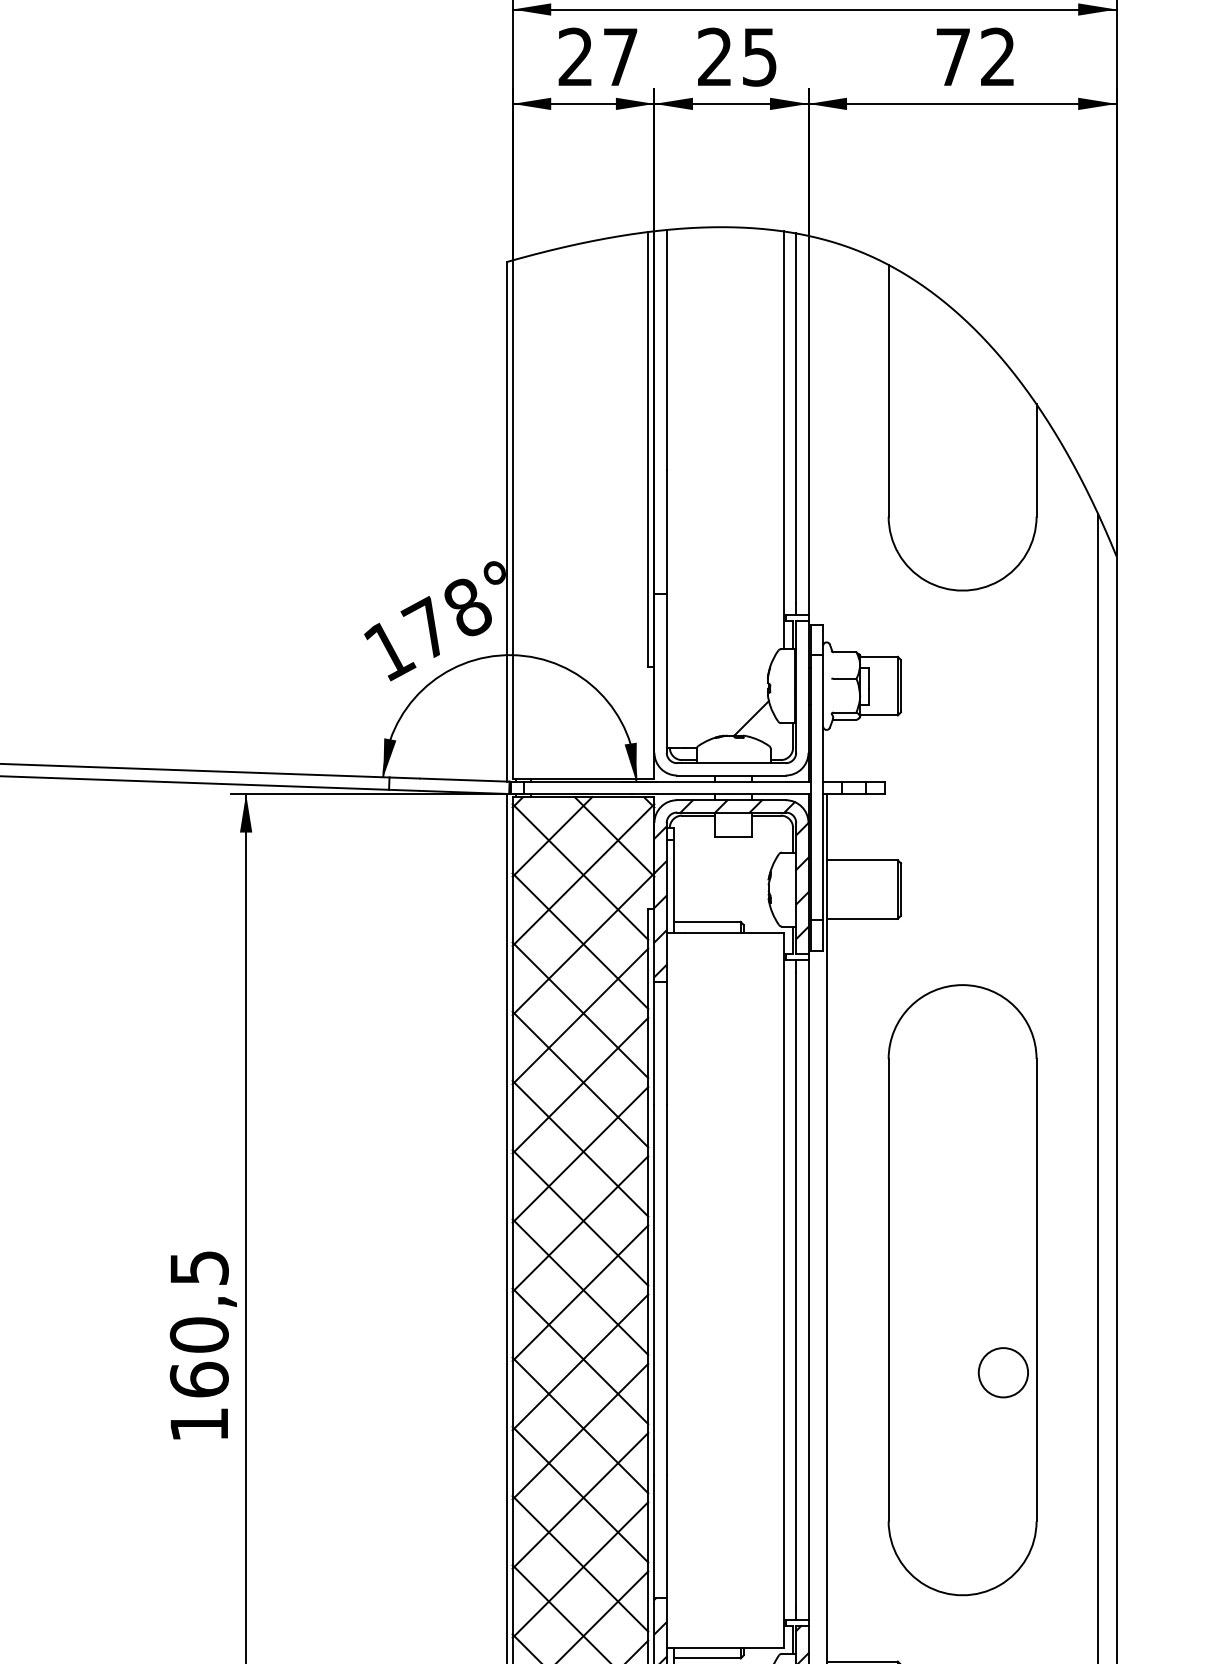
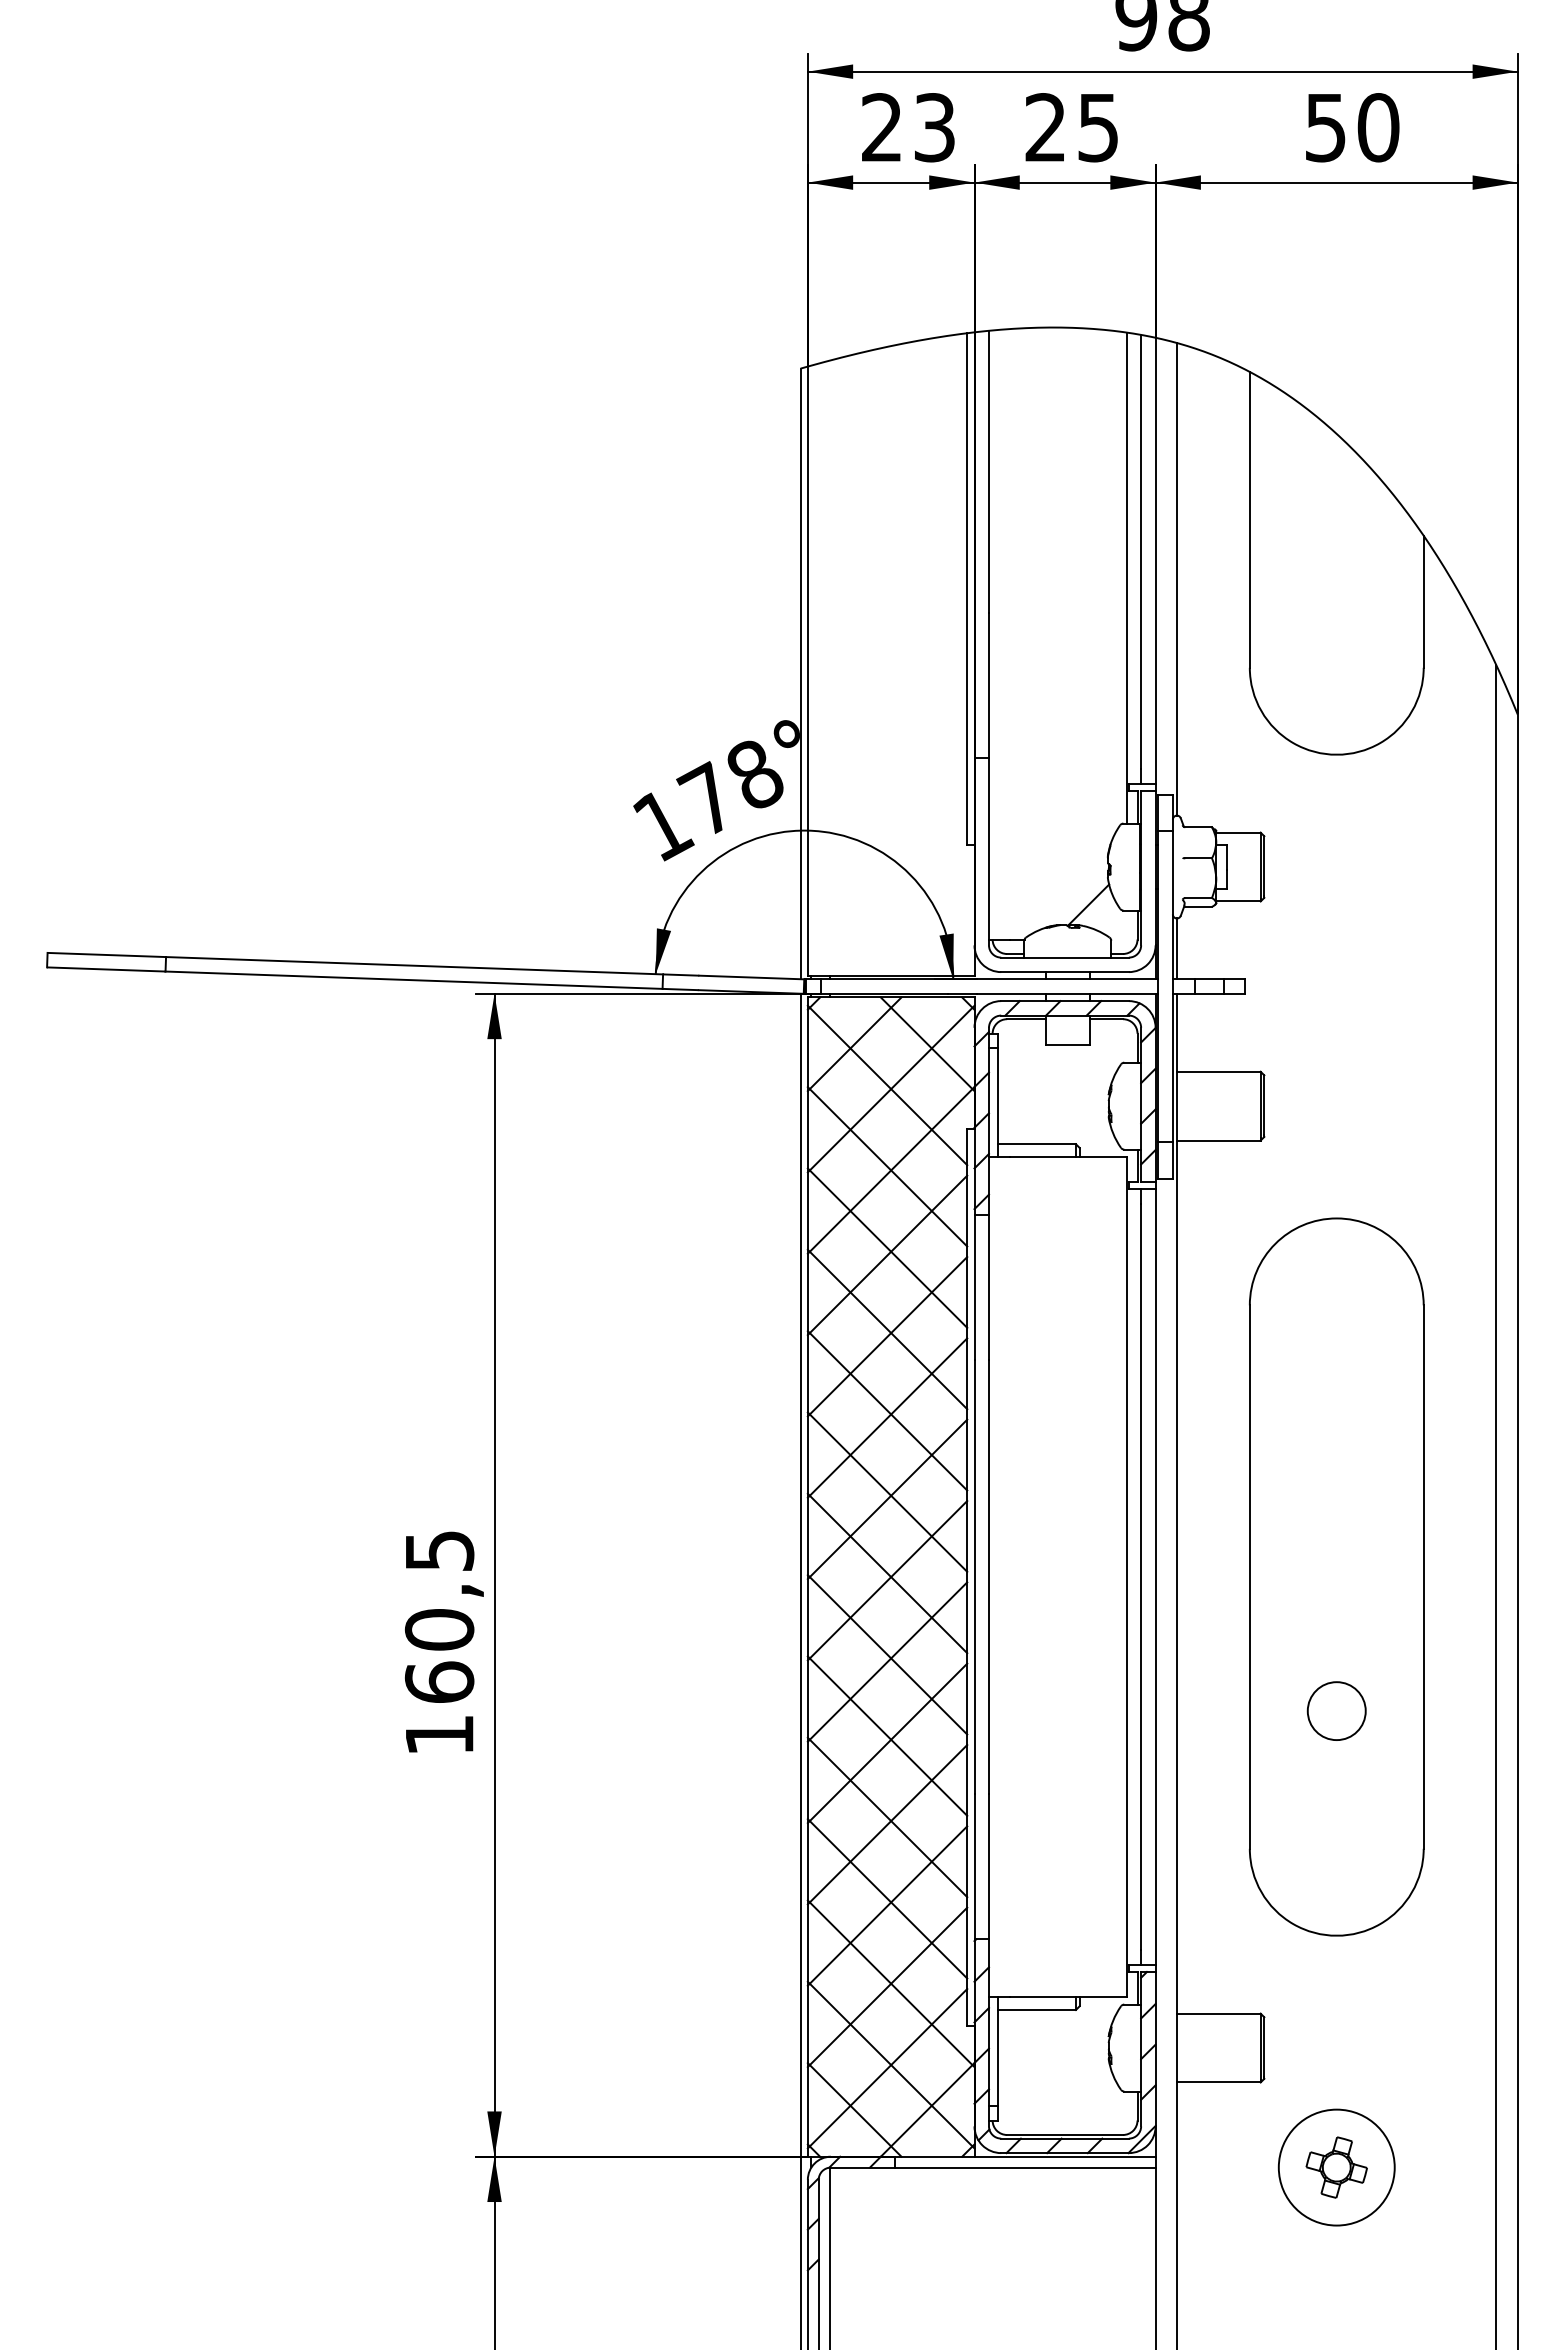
text: (620, 57) -> (934, 127), 27 -> 23
text: (975, 57) -> (1352, 127), 72 -> 50
line: (827, 441) -> (1177, 579), added
line: (827, 755) -> (1177, 948), added
circle: (1003, 1372) -> (1336, 1710), moved

